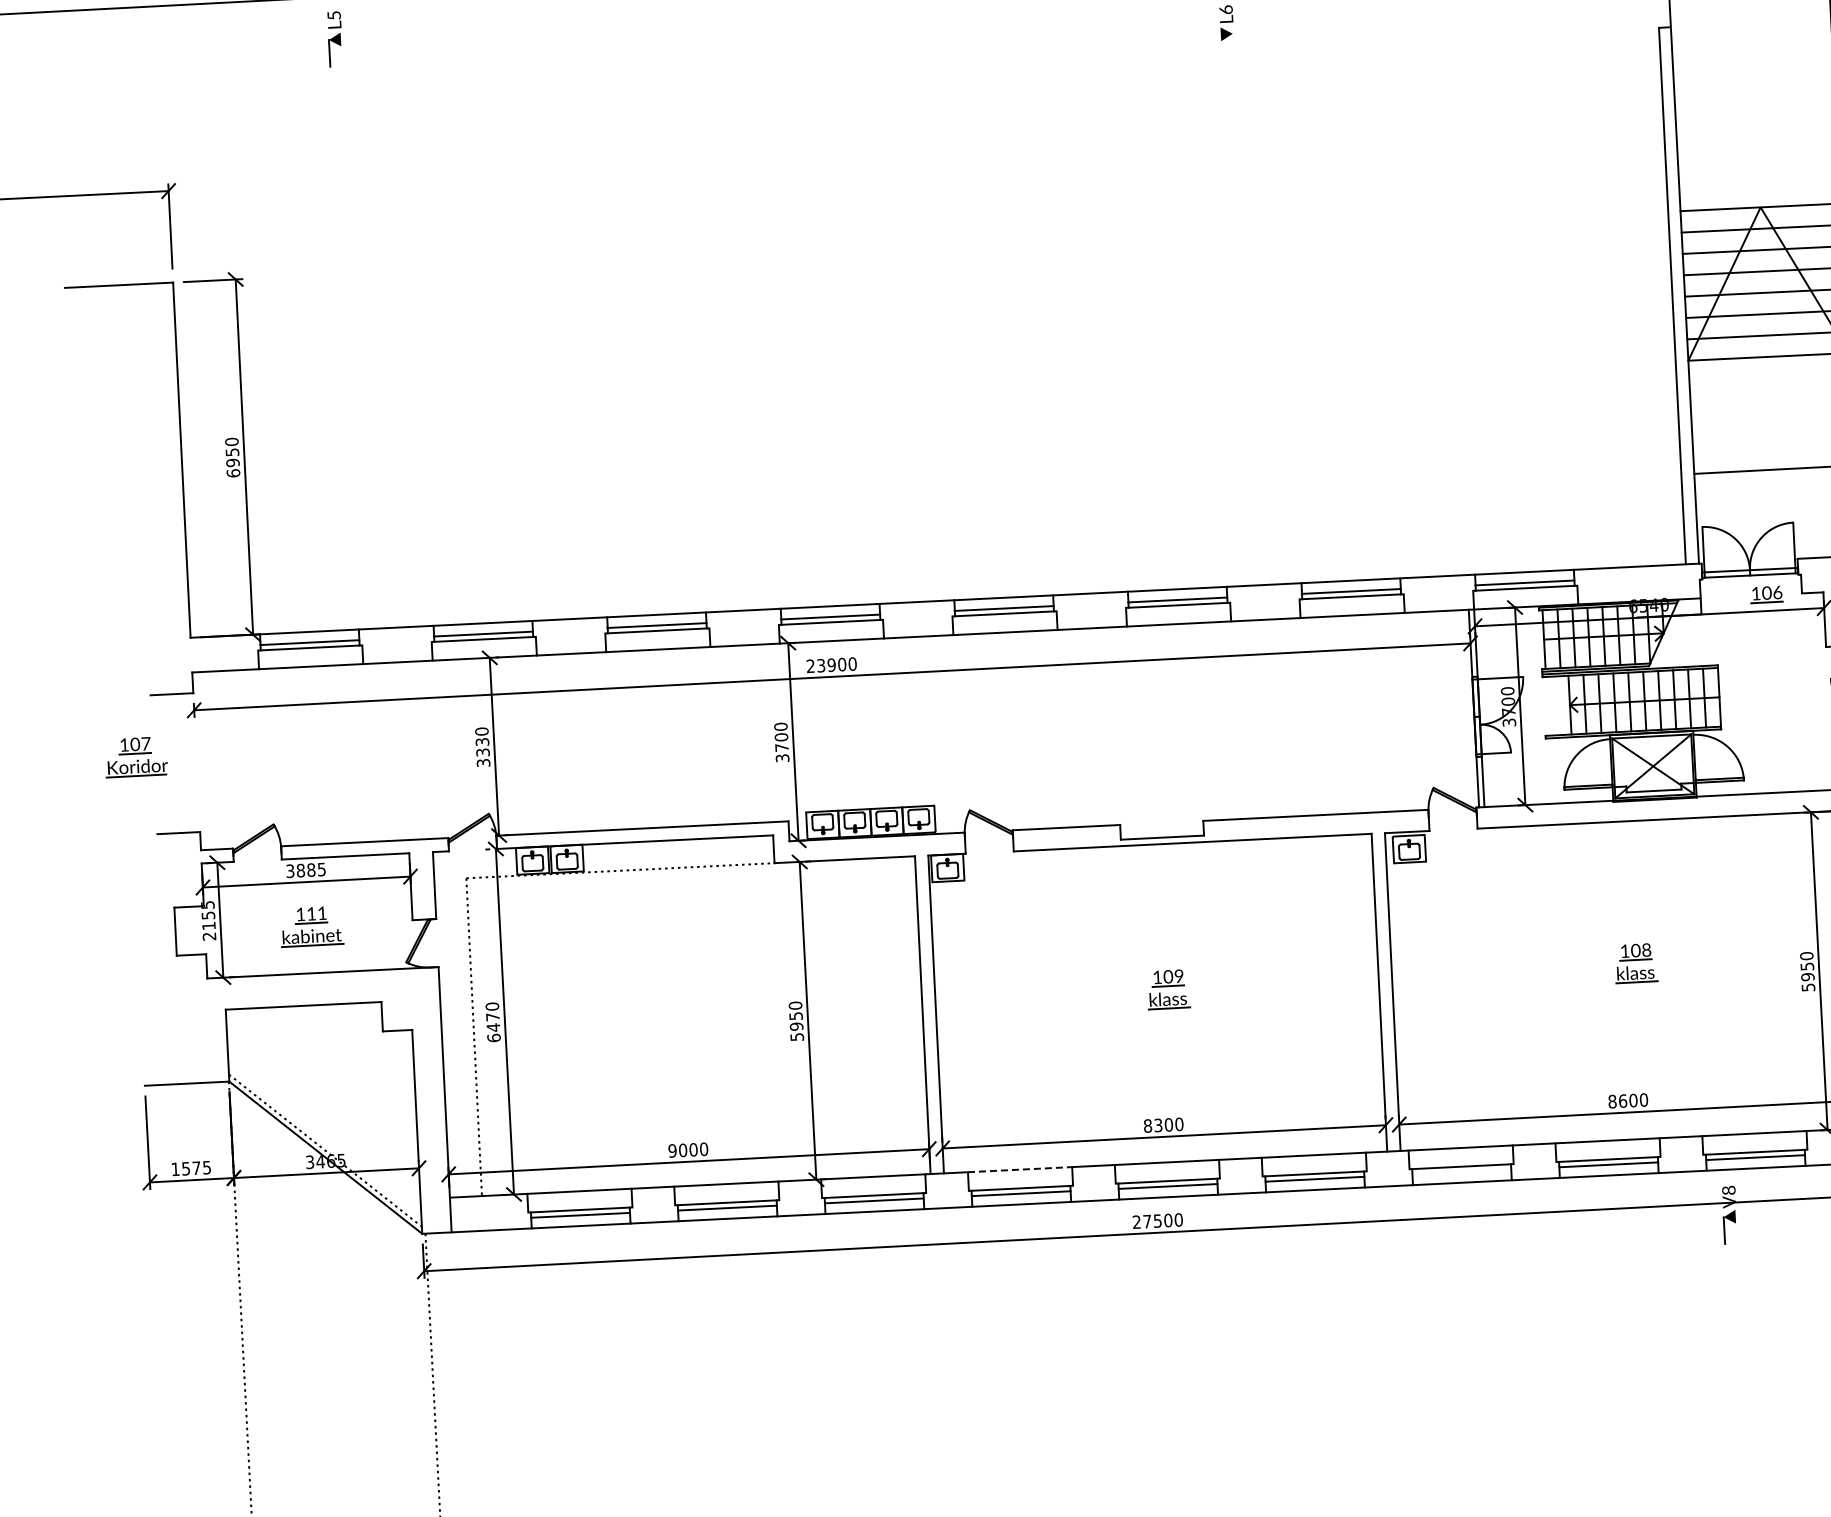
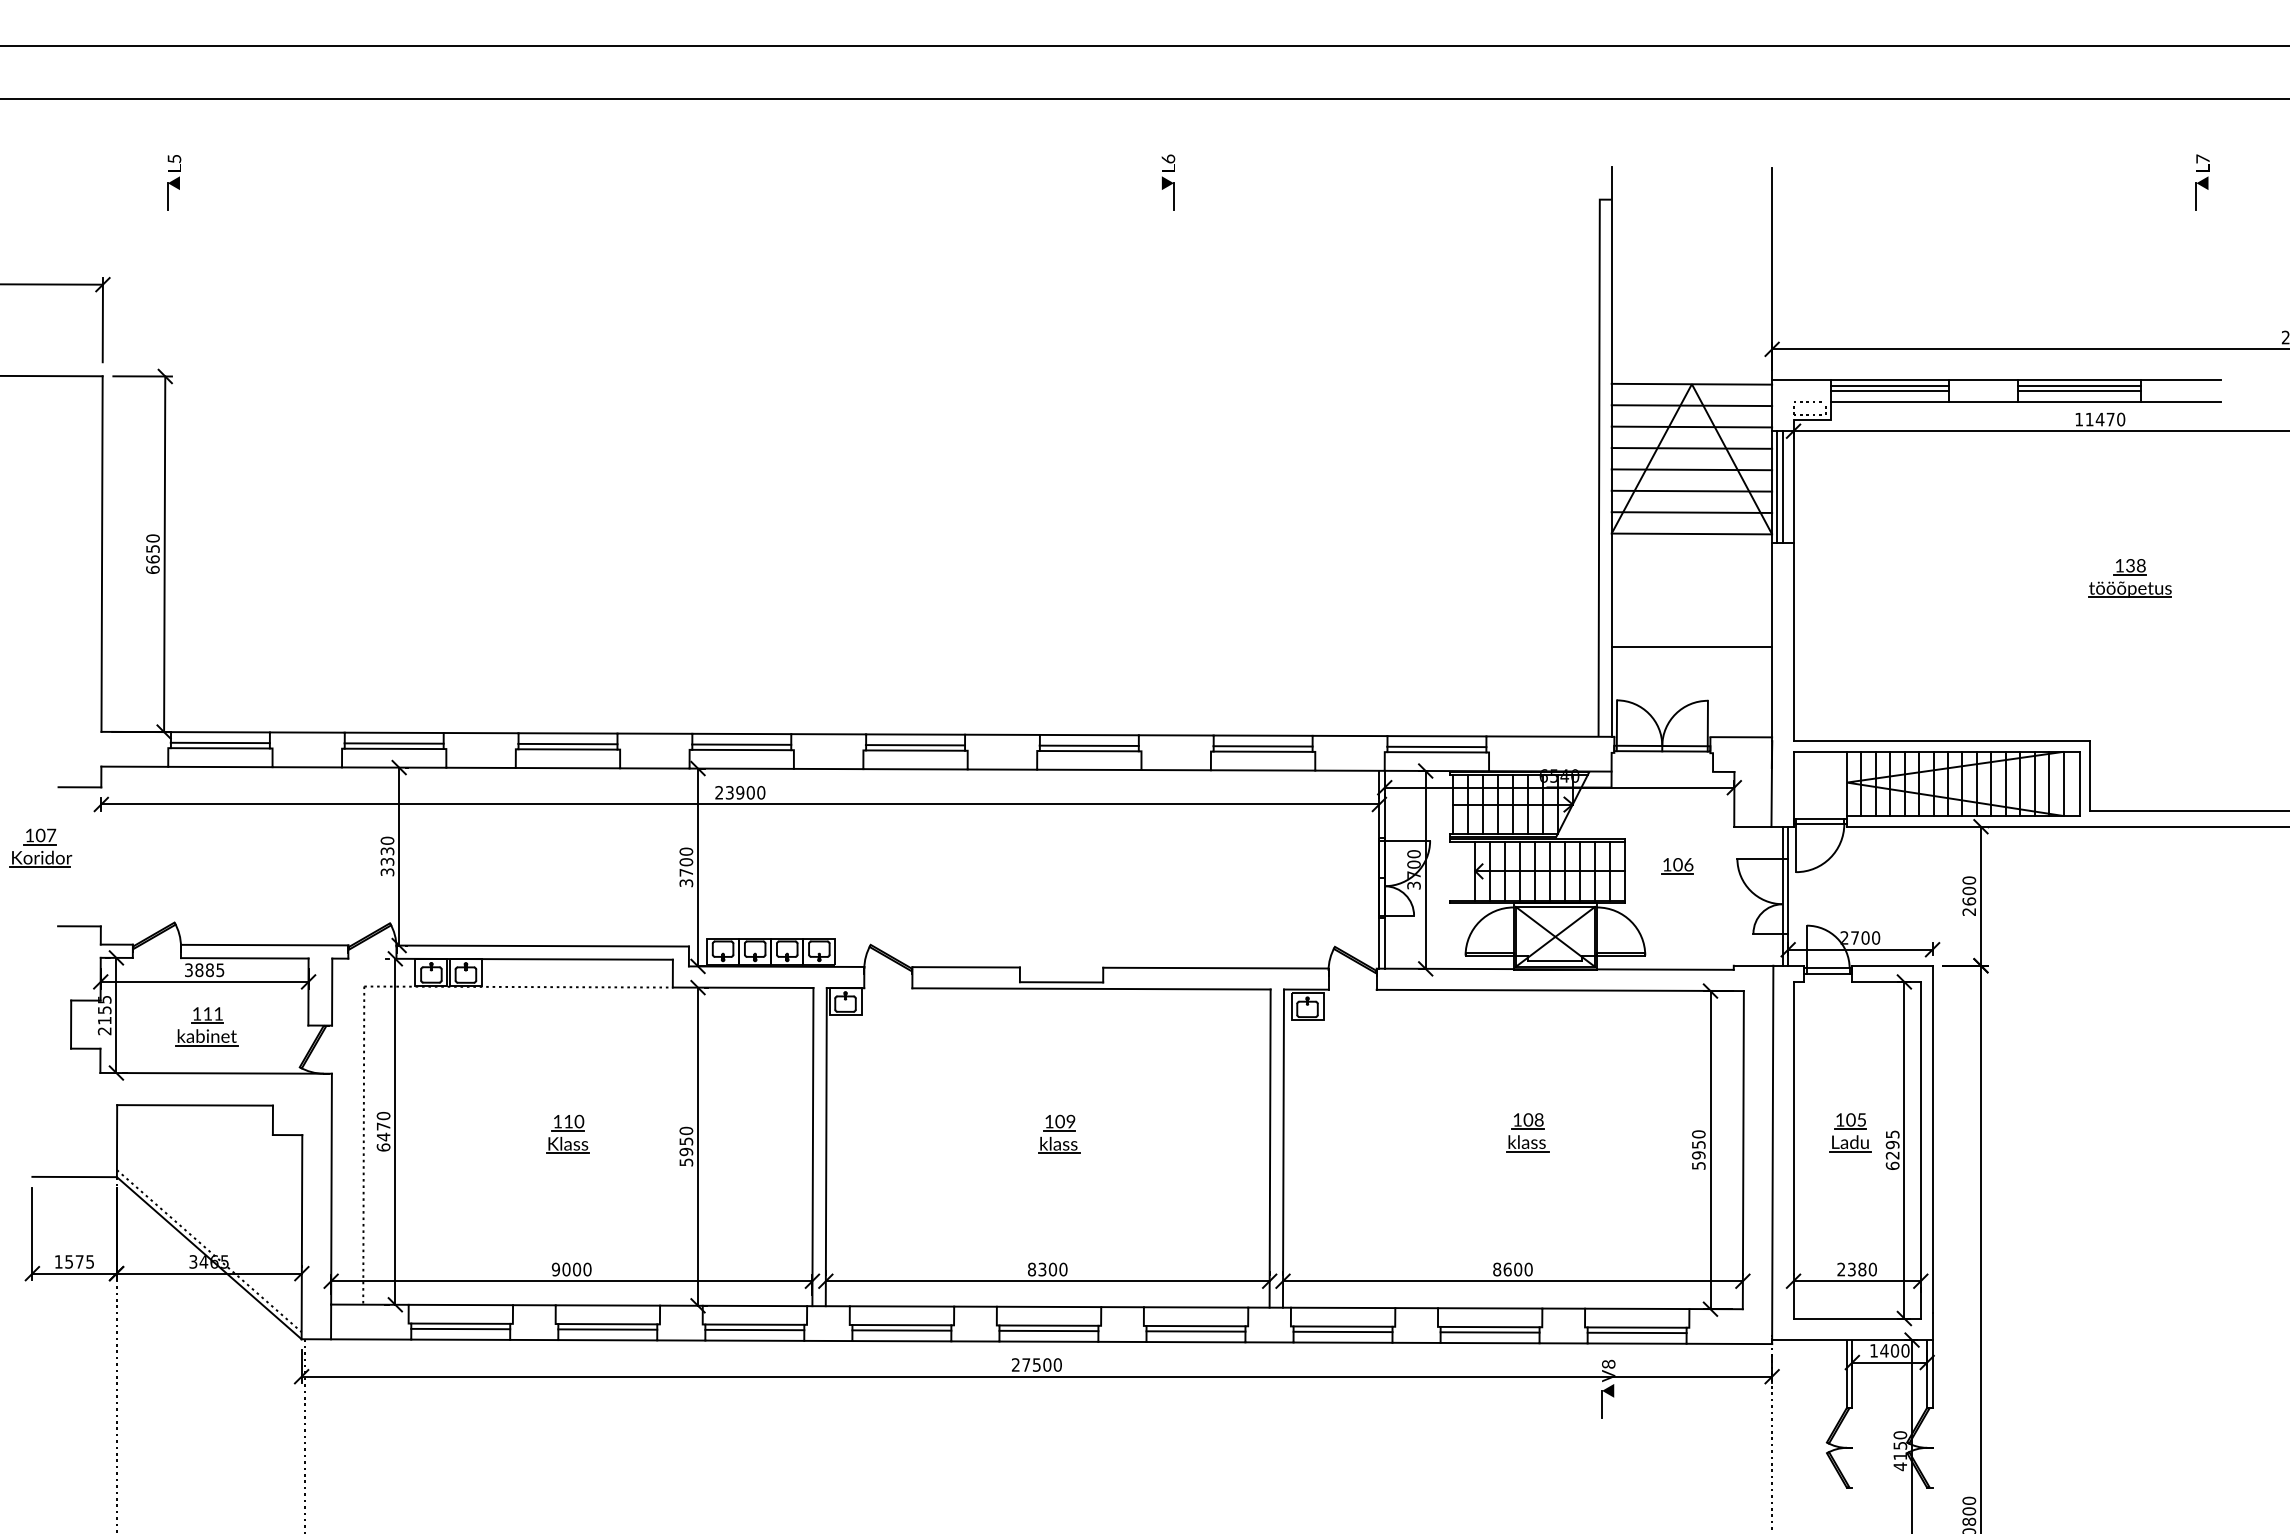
part: (335, 38) -> (174, 182), moved
line: (1233, 47) -> (1173, 196), added
text: (232, 462) -> (152, 559), 6950 -> 6650
part: (1766, 594) -> (1677, 866), moved
part: (676, 1014) -> (567, 1133), added
line: (1020, 1169) -> (902, 1306), dashed -> solid
line: (1461, 1171) -> (1342, 1331), added

